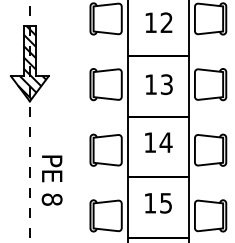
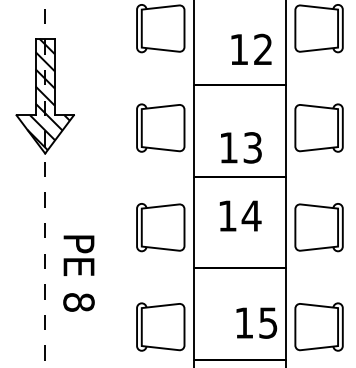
text: (158, 22) -> (250, 49), moved
text: (159, 84) -> (241, 147), moved
text: (158, 203) -> (256, 323), moved

